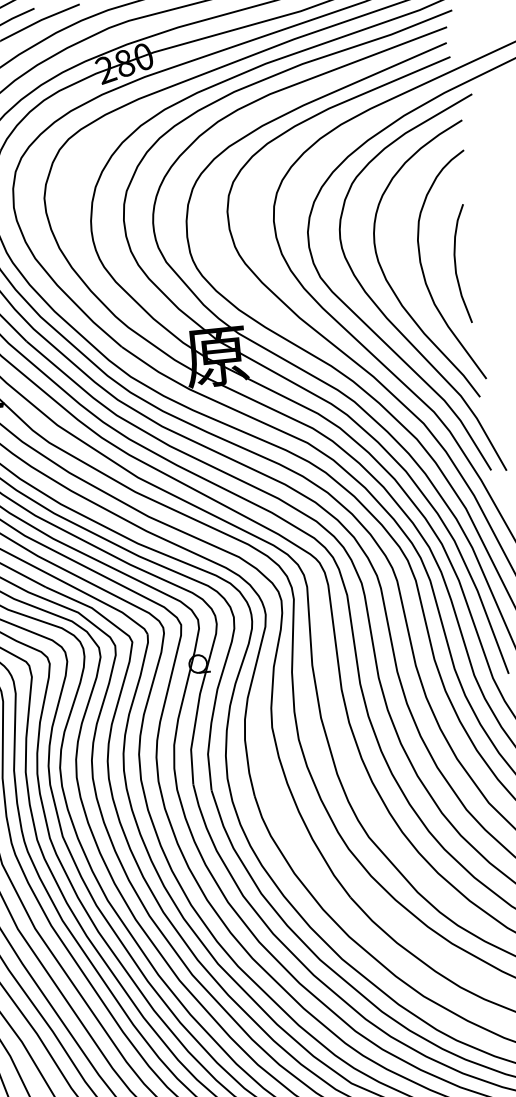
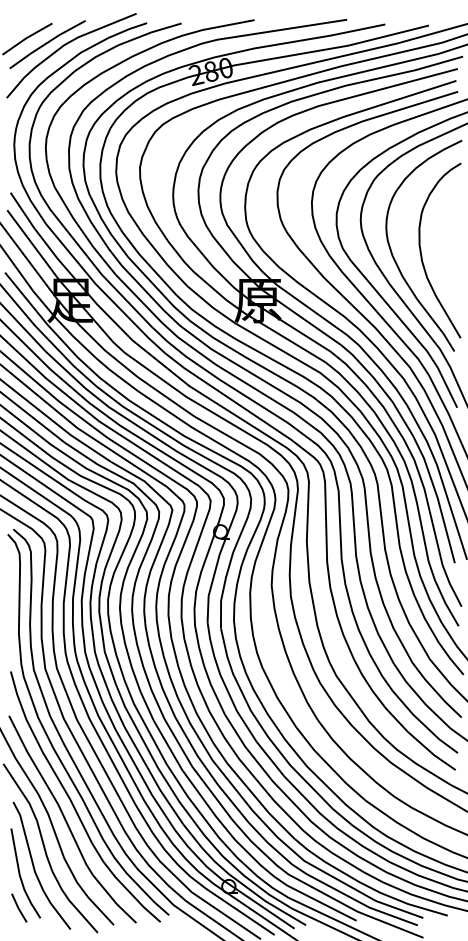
curve: (456, 264) -> (446, 249), removed

